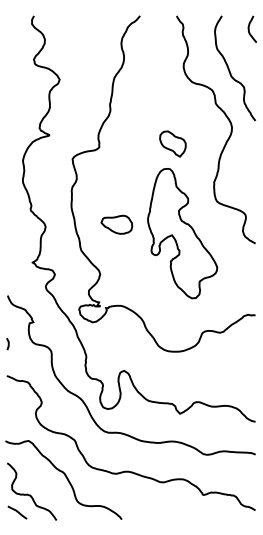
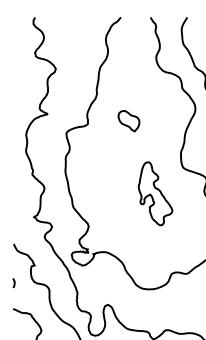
part: (172, 143) -> (128, 120), moved
part: (116, 224) -> (101, 186), removed
part: (182, 233) -> (155, 193), size x0.6

